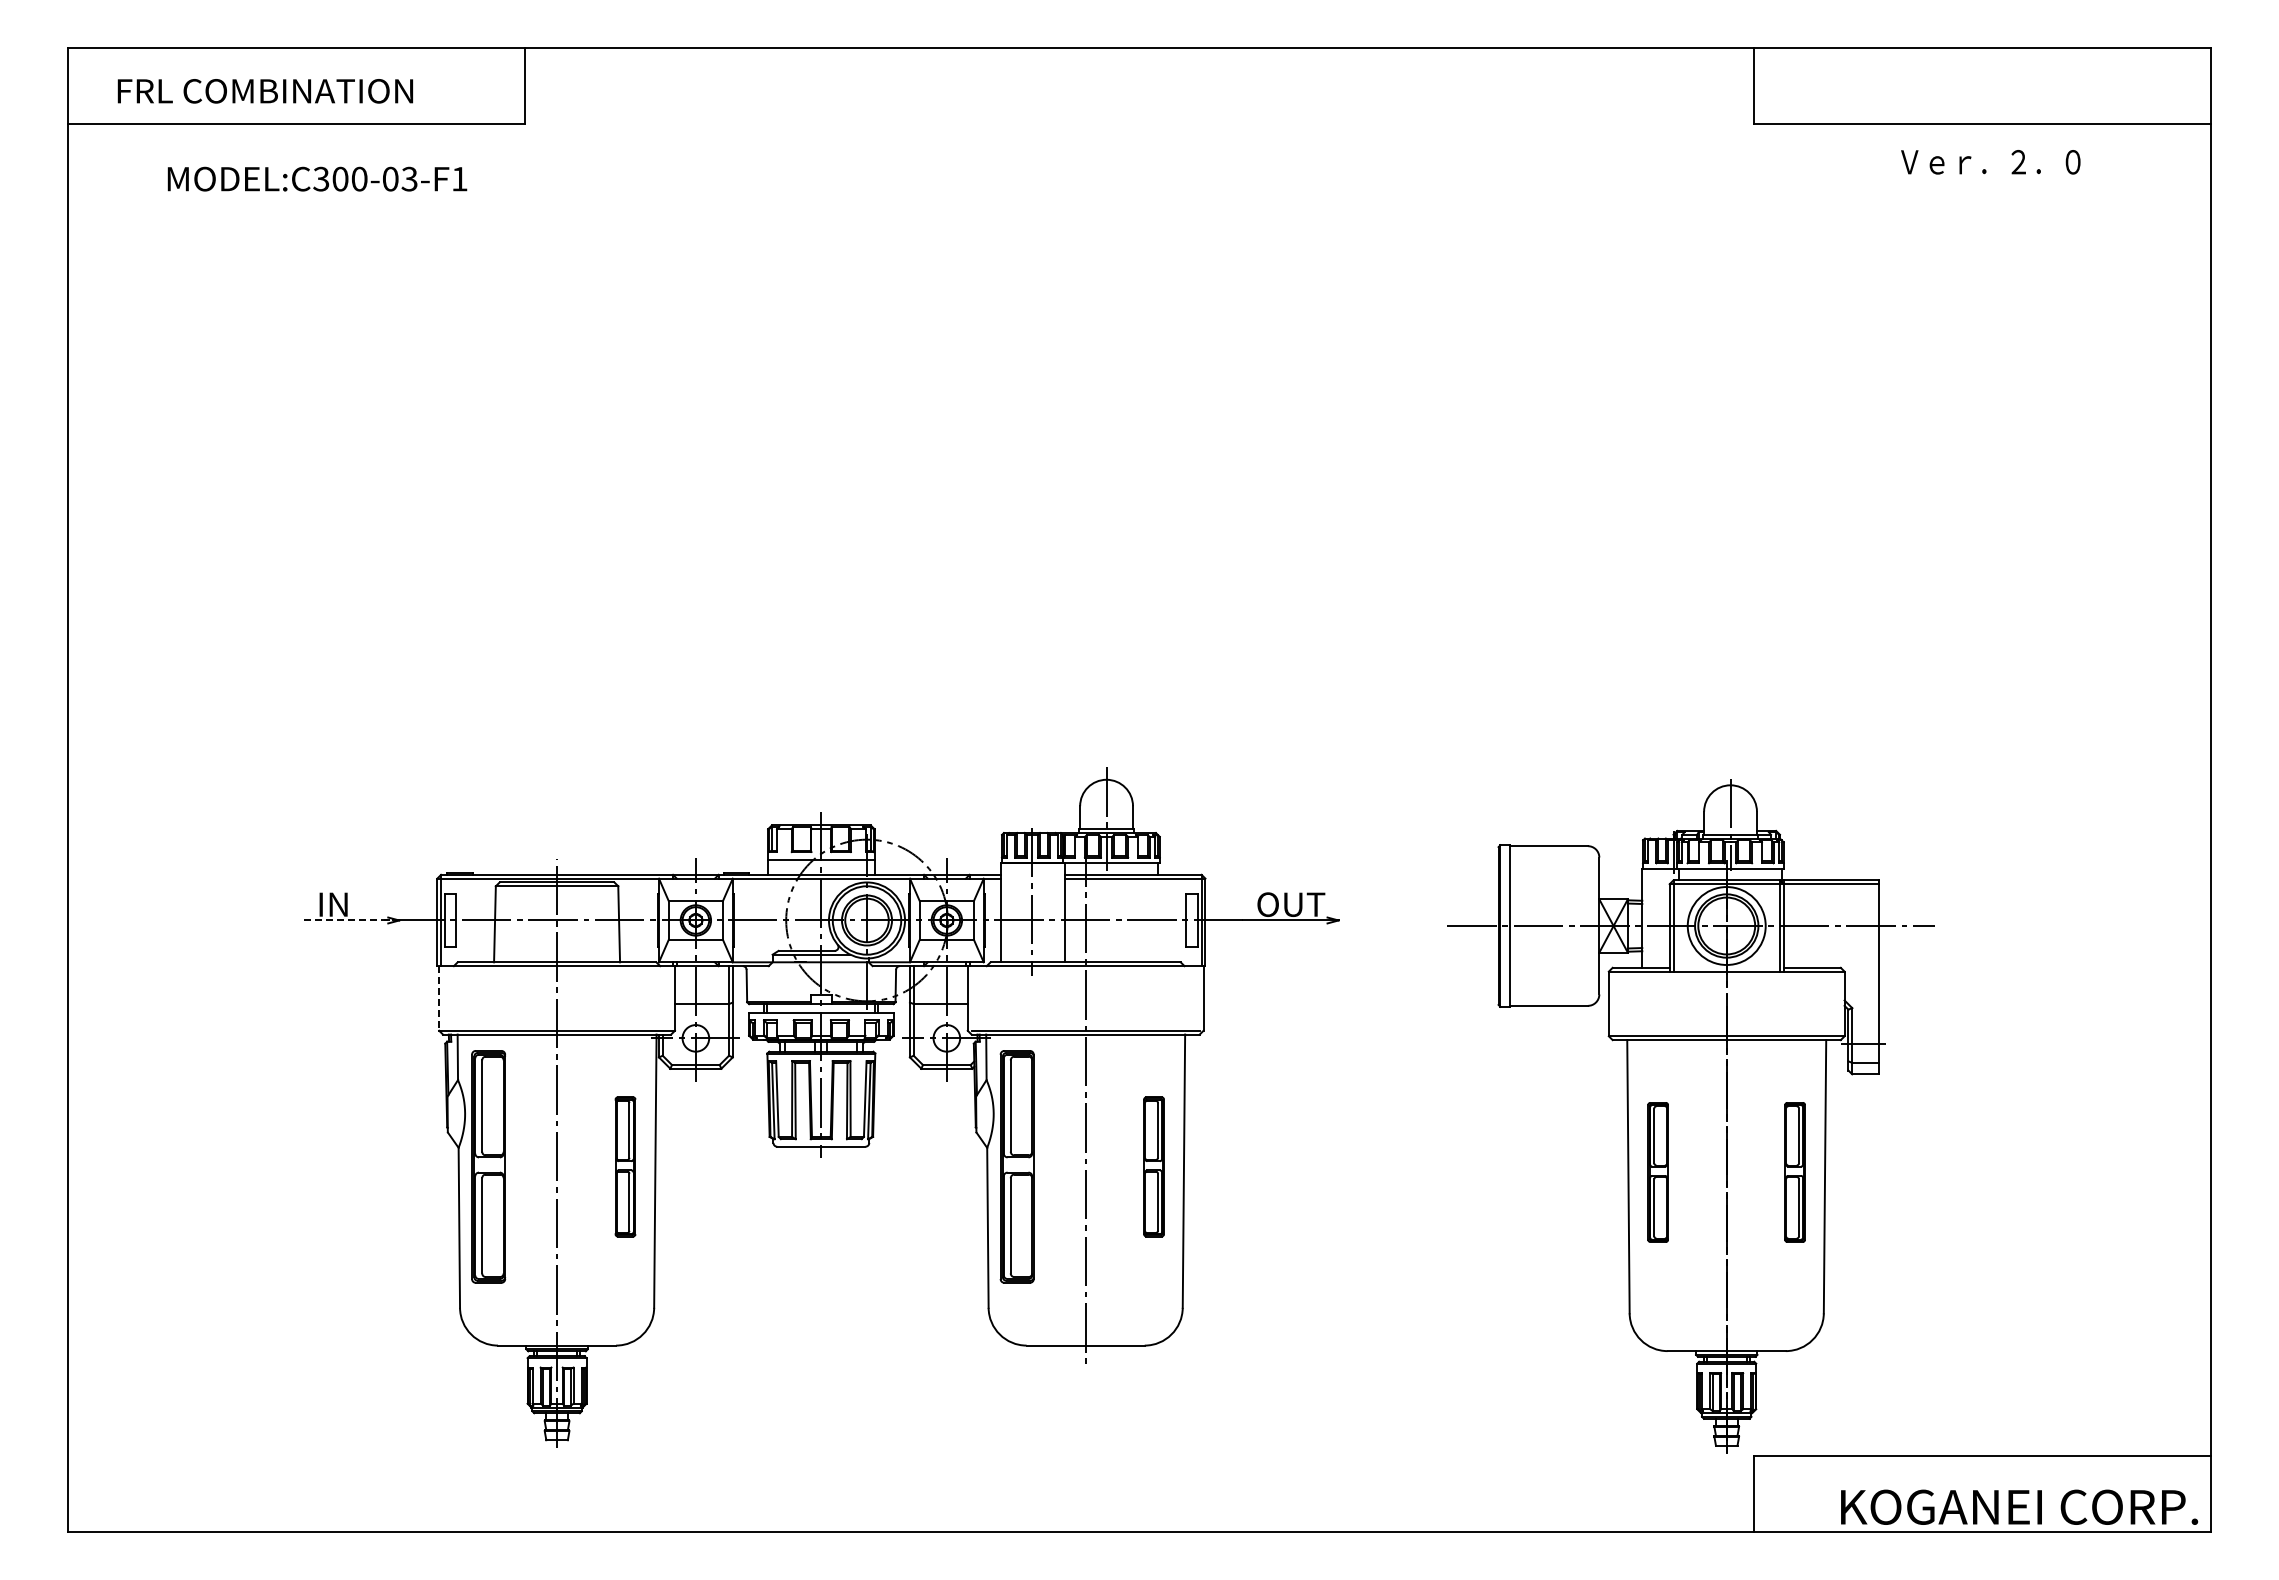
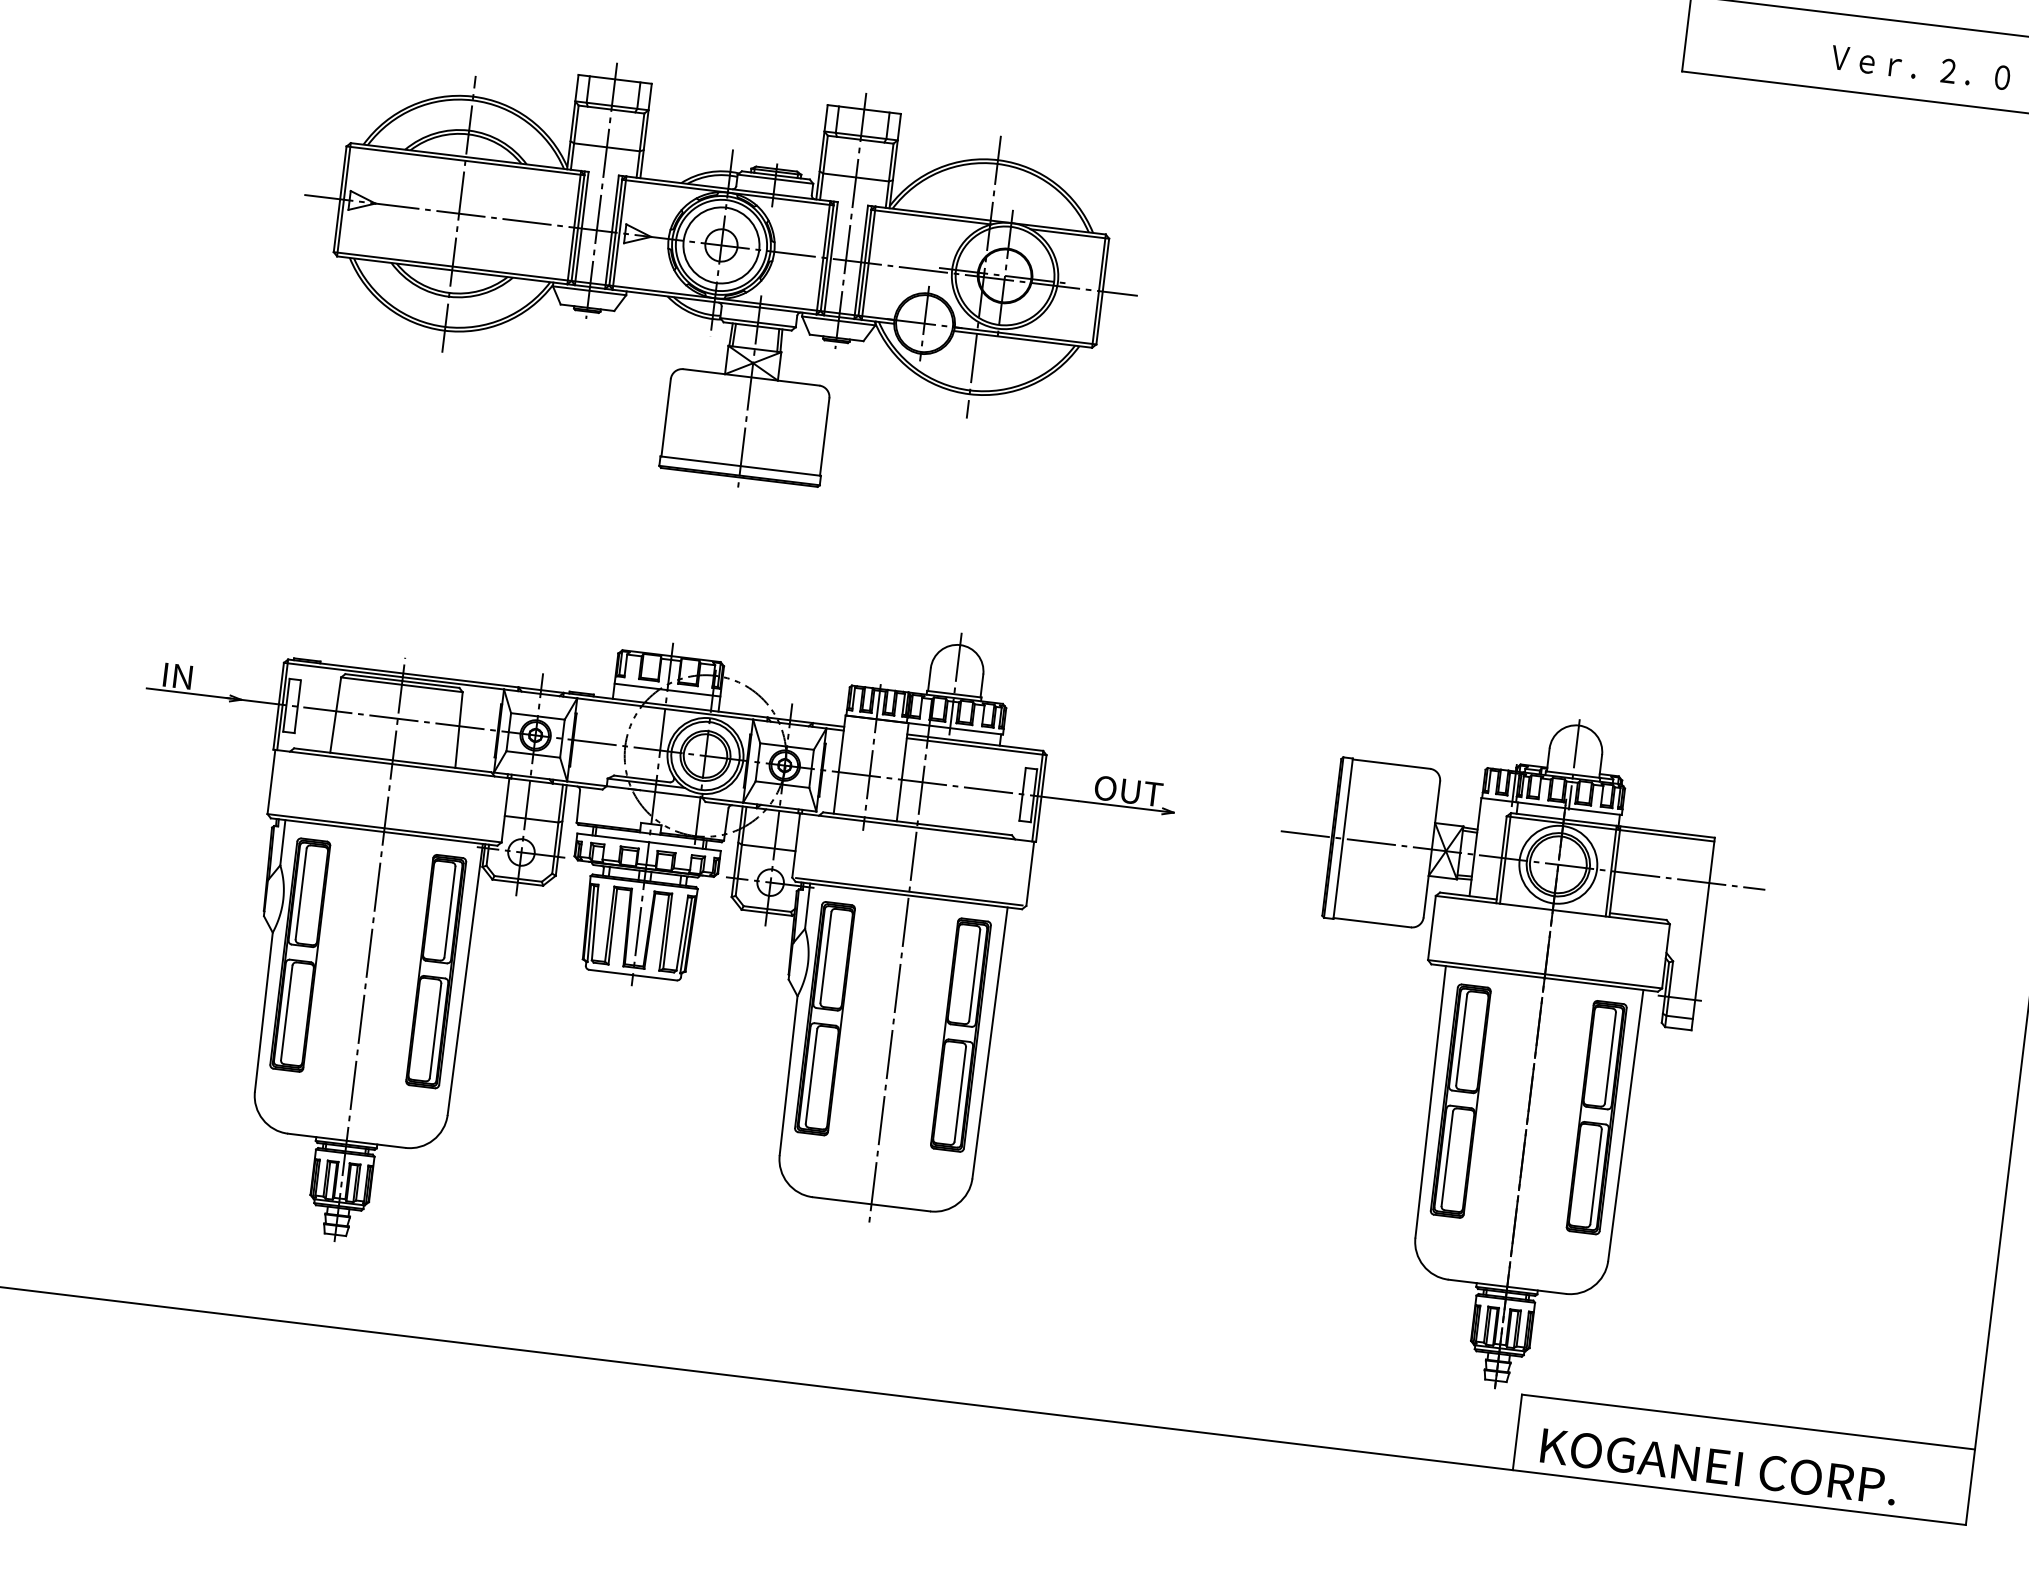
text: (1990, 162) -> (1920, 68), moved
part: (820, 446) -> (716, 279), added
line: (351, 920) -> (193, 694), dashed -> solid
line: (439, 998) -> (271, 782), dashed -> solid
part: (625, 1166) -> (436, 971), size x1.67
part: (1153, 1166) -> (960, 1034), size x1.67
part: (1657, 1172) -> (1460, 1101), size x1.67
part: (1794, 1172) -> (1596, 1117), size x1.67
text: (2019, 1506) -> (1719, 1465), moved

